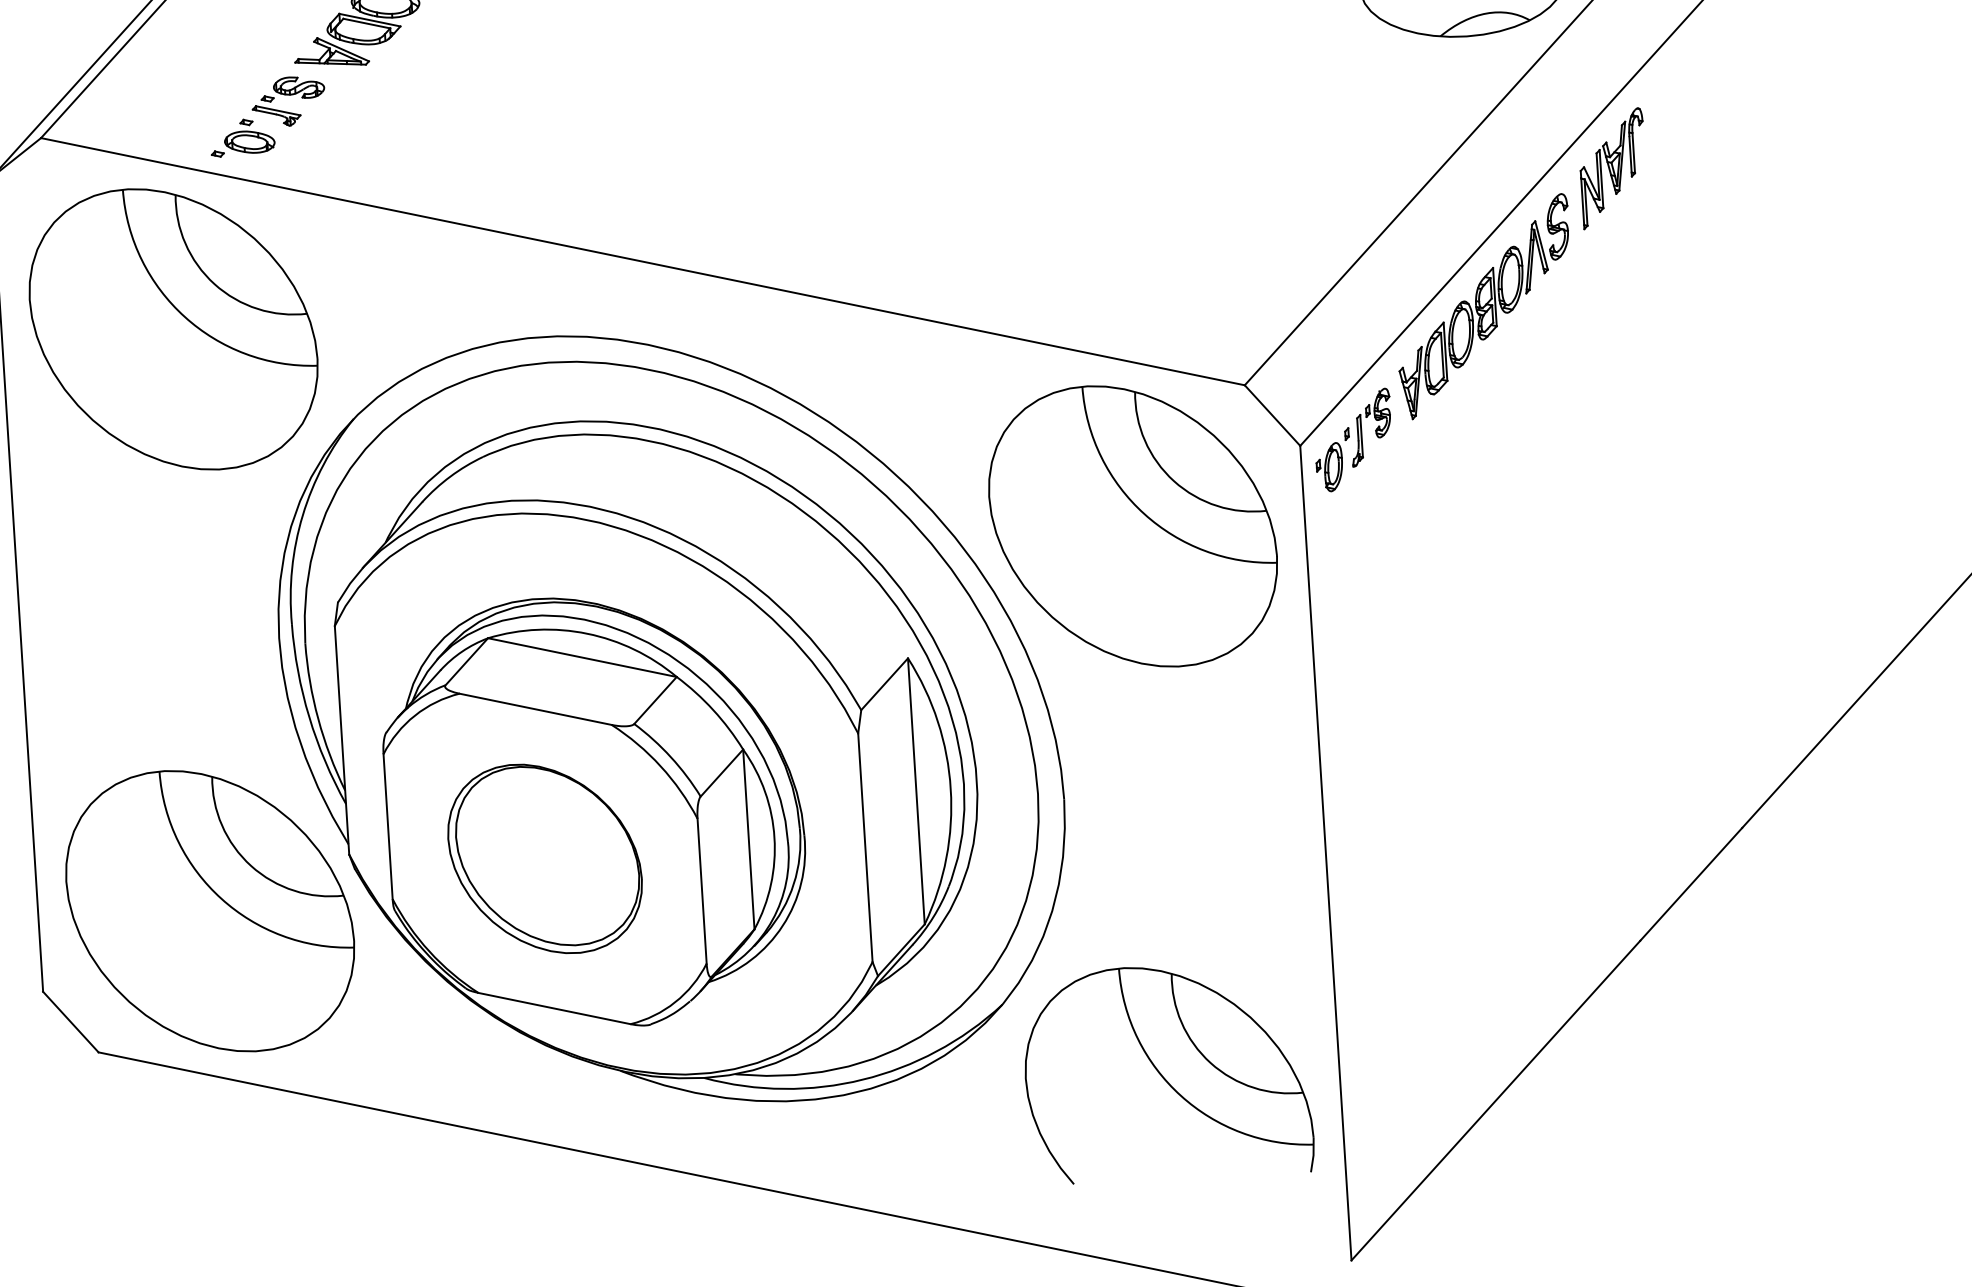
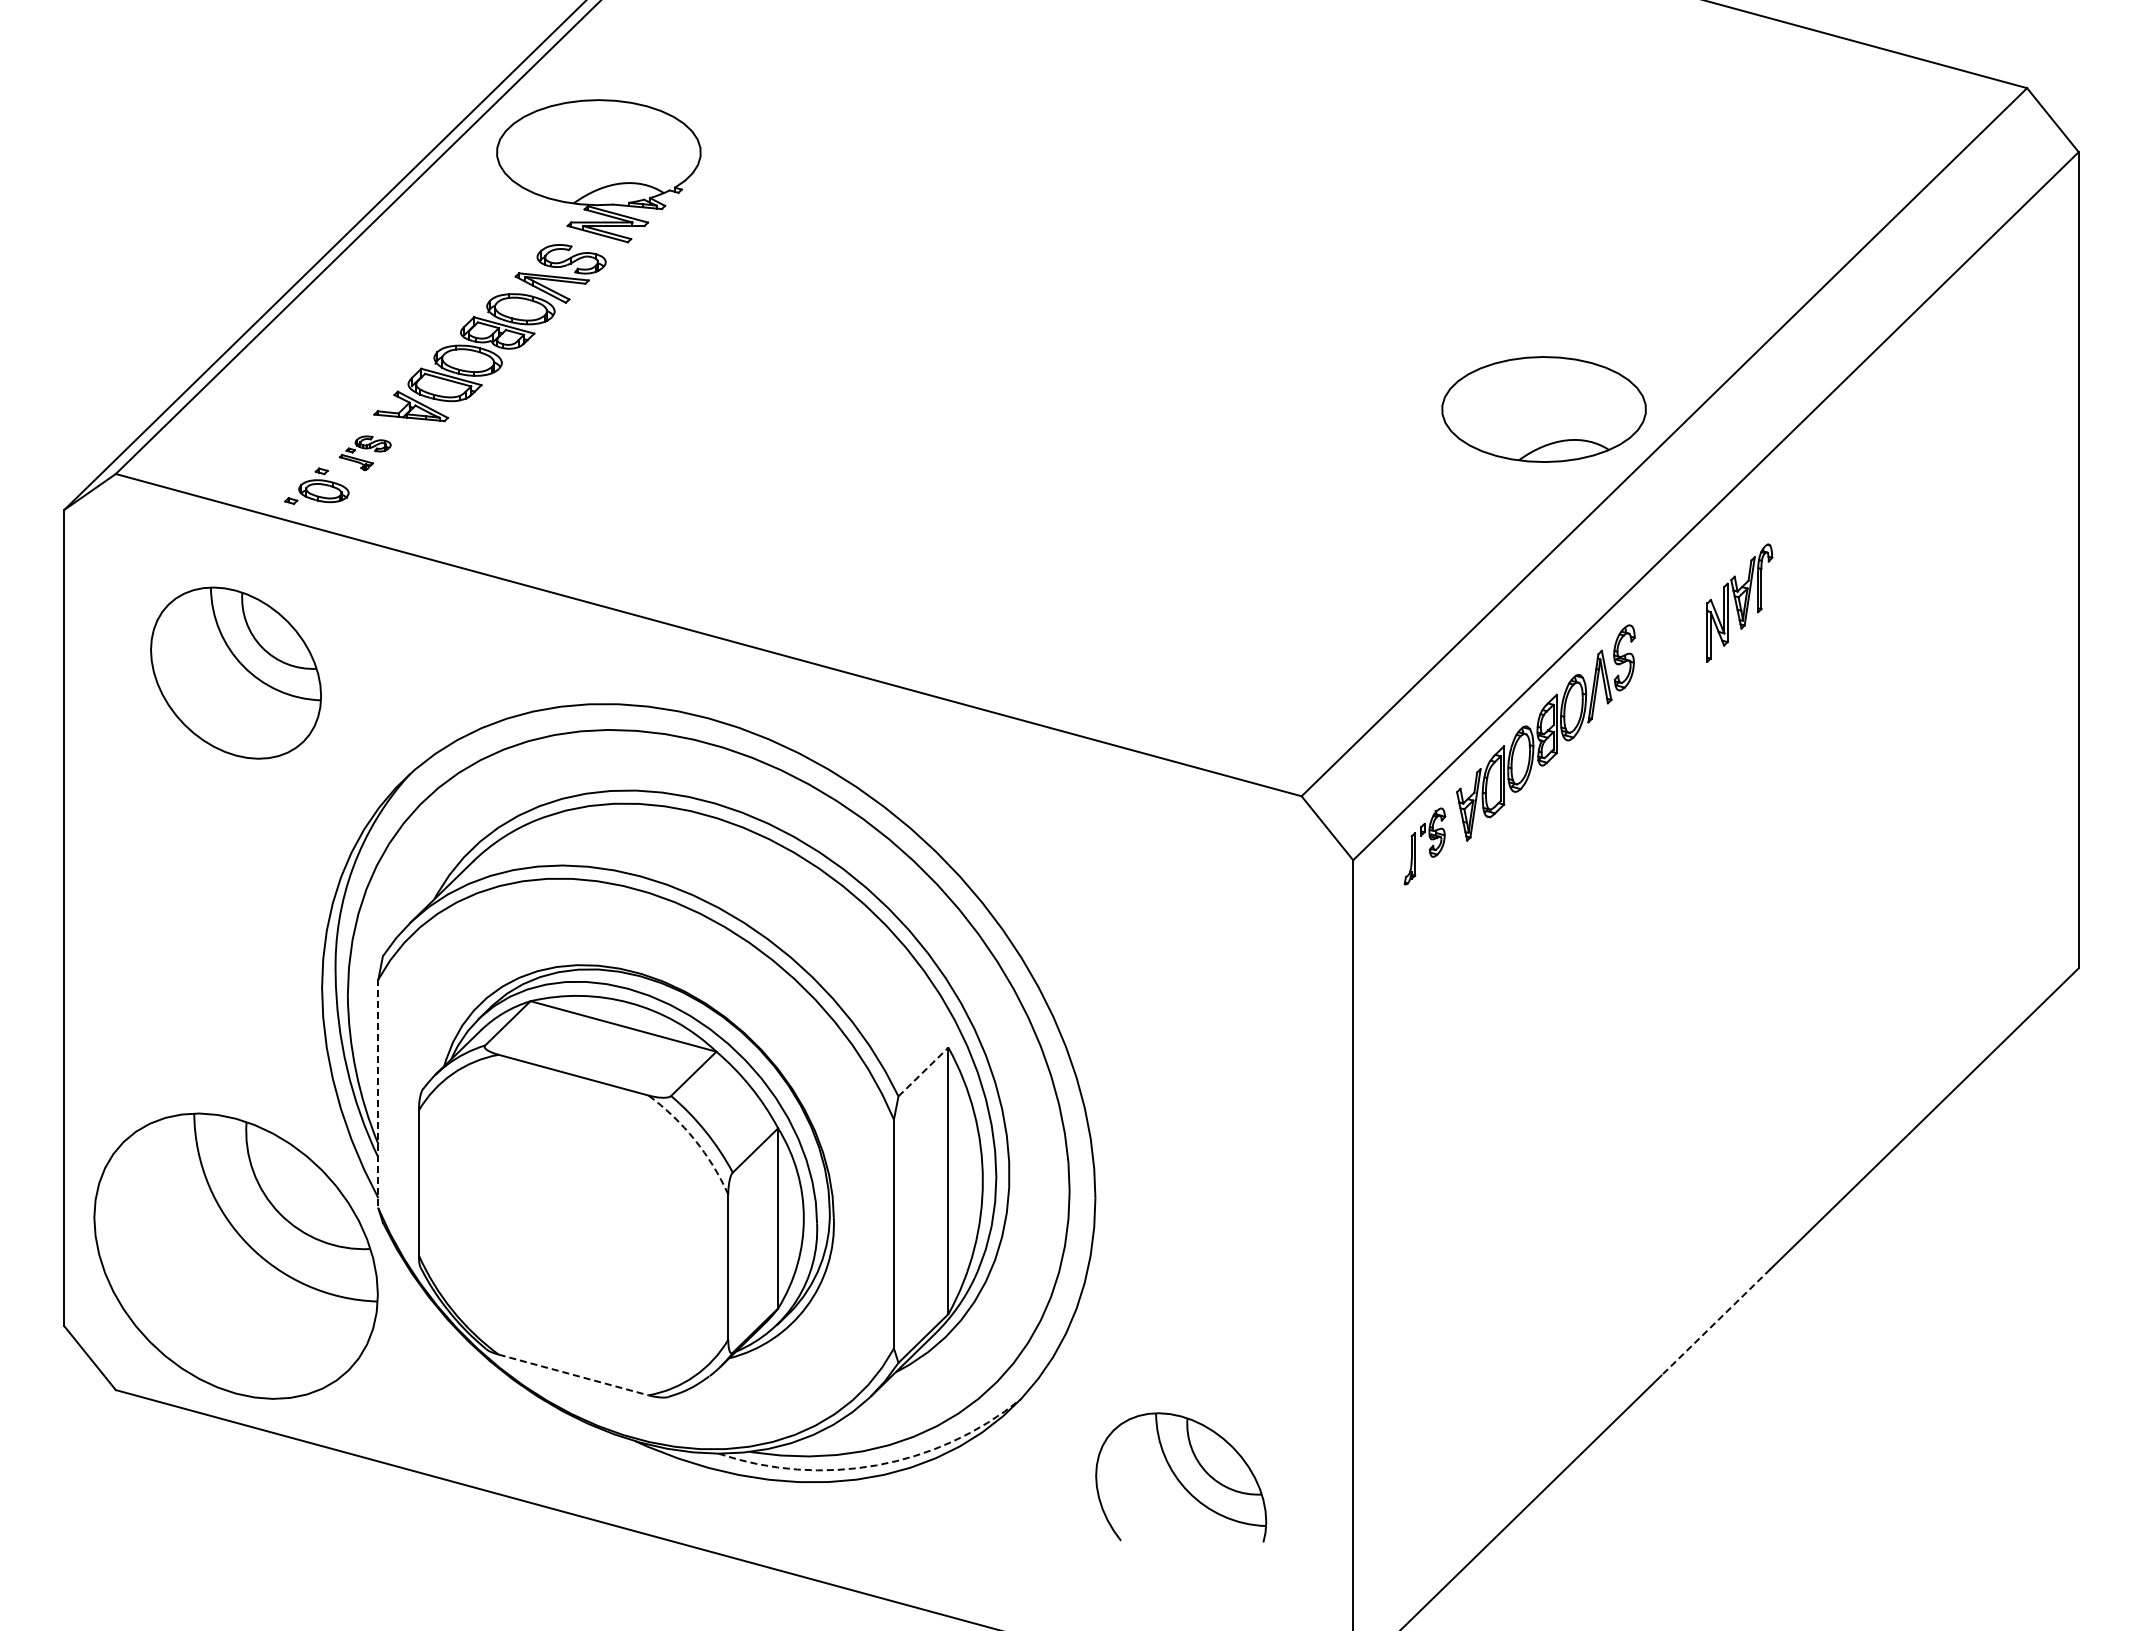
part: (288, 101) -> (365, 453), size x0.7
part: (1612, 167) -> (1739, 602), moved
part: (172, 328) -> (235, 672), size x0.6
part: (1333, 460) -> (1385, 876), removed
part: (1132, 525) -> (1180, 929), removed
line: (884, 684) -> (923, 1072), solid -> dashed
line: (342, 739) -> (378, 1093), solid -> dashed
arc: (660, 765) -> (694, 1139), solid -> dashed
part: (544, 858) -> (573, 1224), removed
line: (1690, 884) -> (1715, 1322), solid -> dashed
line: (554, 1008) -> (573, 1374), solid -> dashed
part: (1166, 1072) -> (1180, 1477), size x0.6
arc: (862, 1079) -> (876, 1465), solid -> dashed

